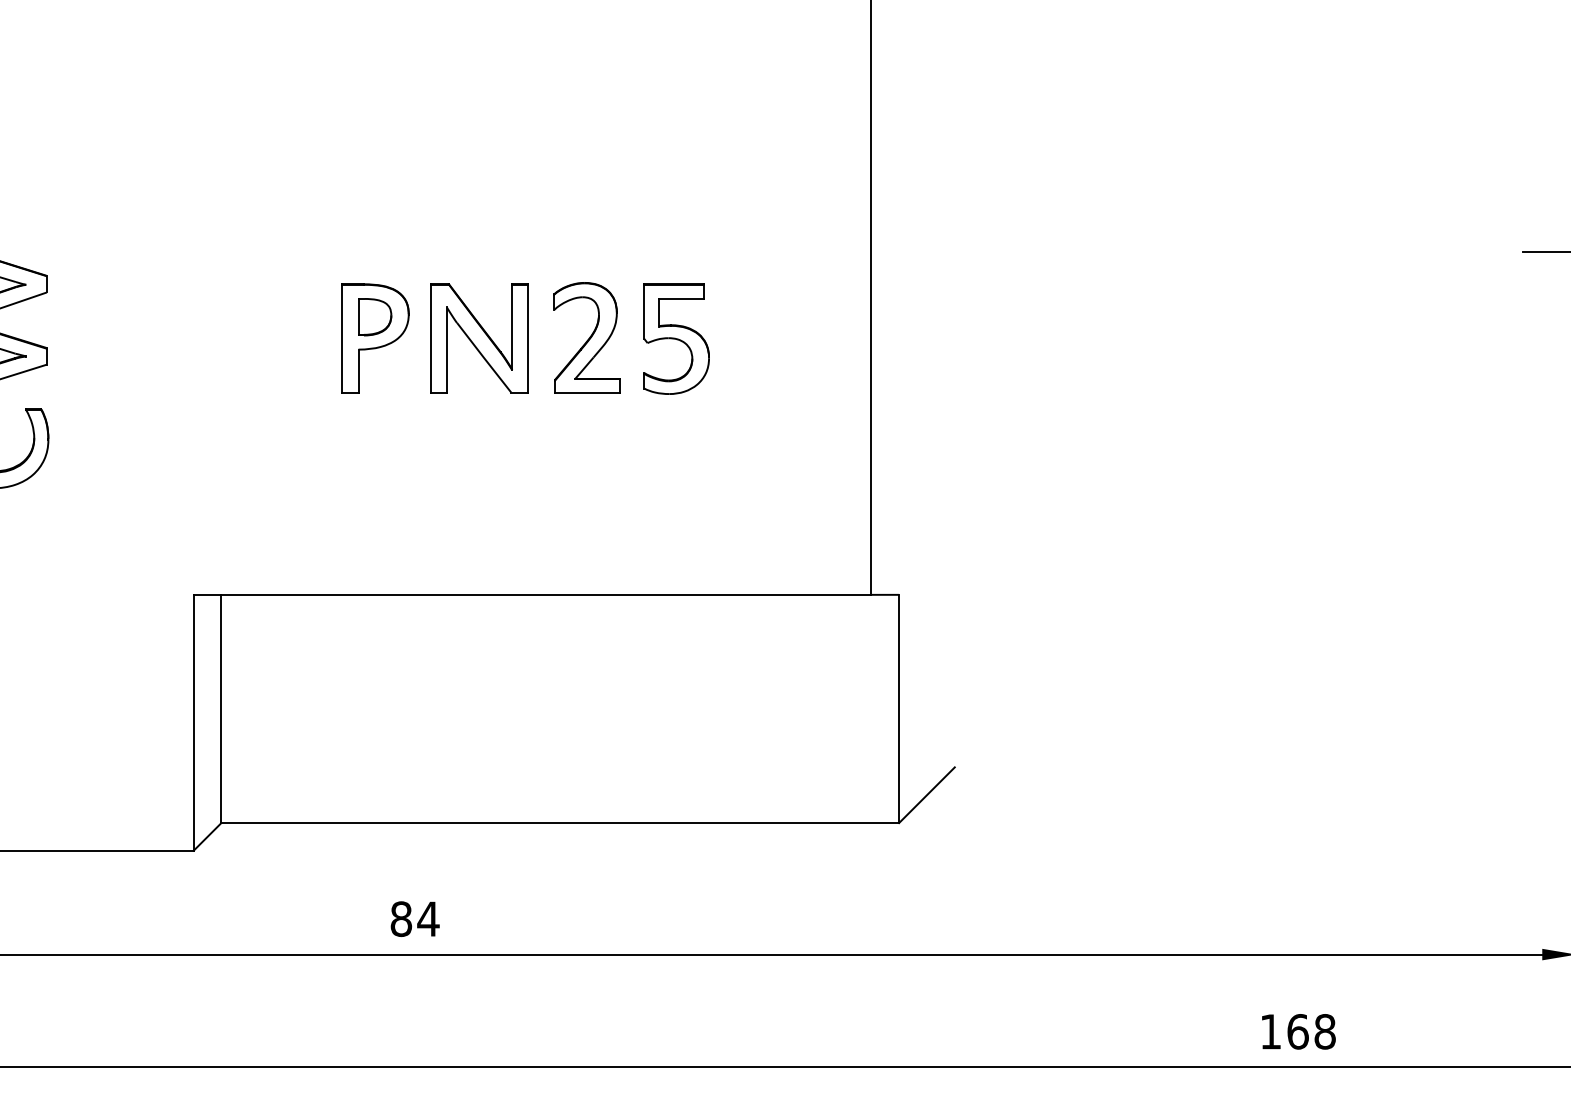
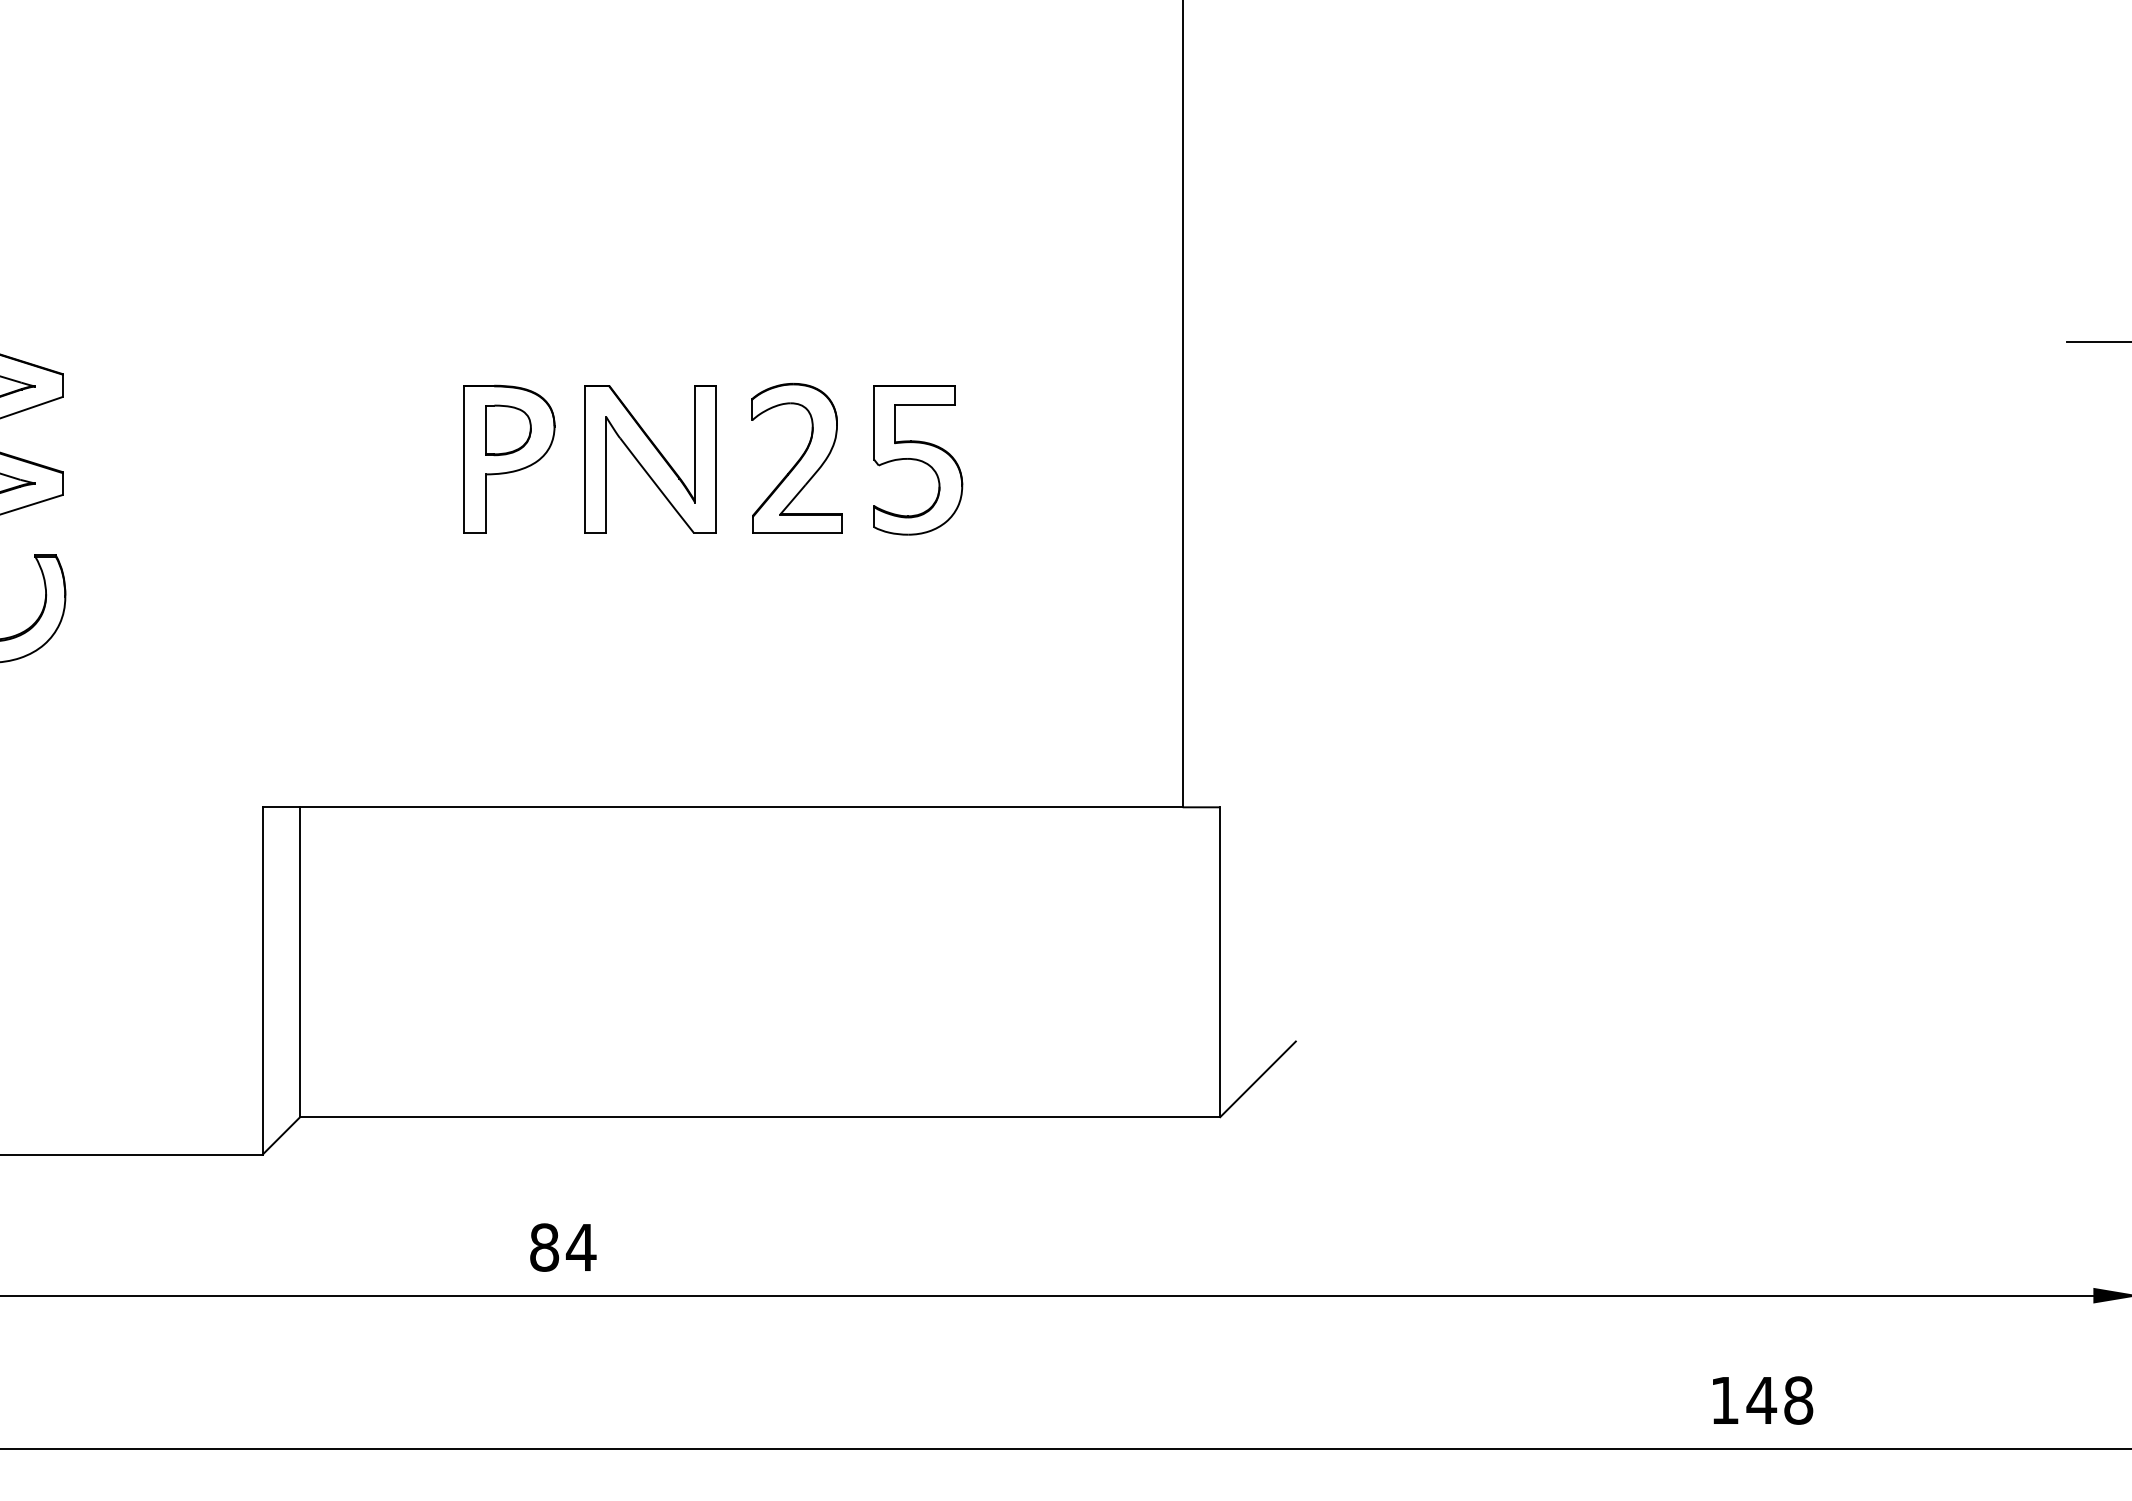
text: (1297, 1031) -> (1761, 1400), 168 -> 148

